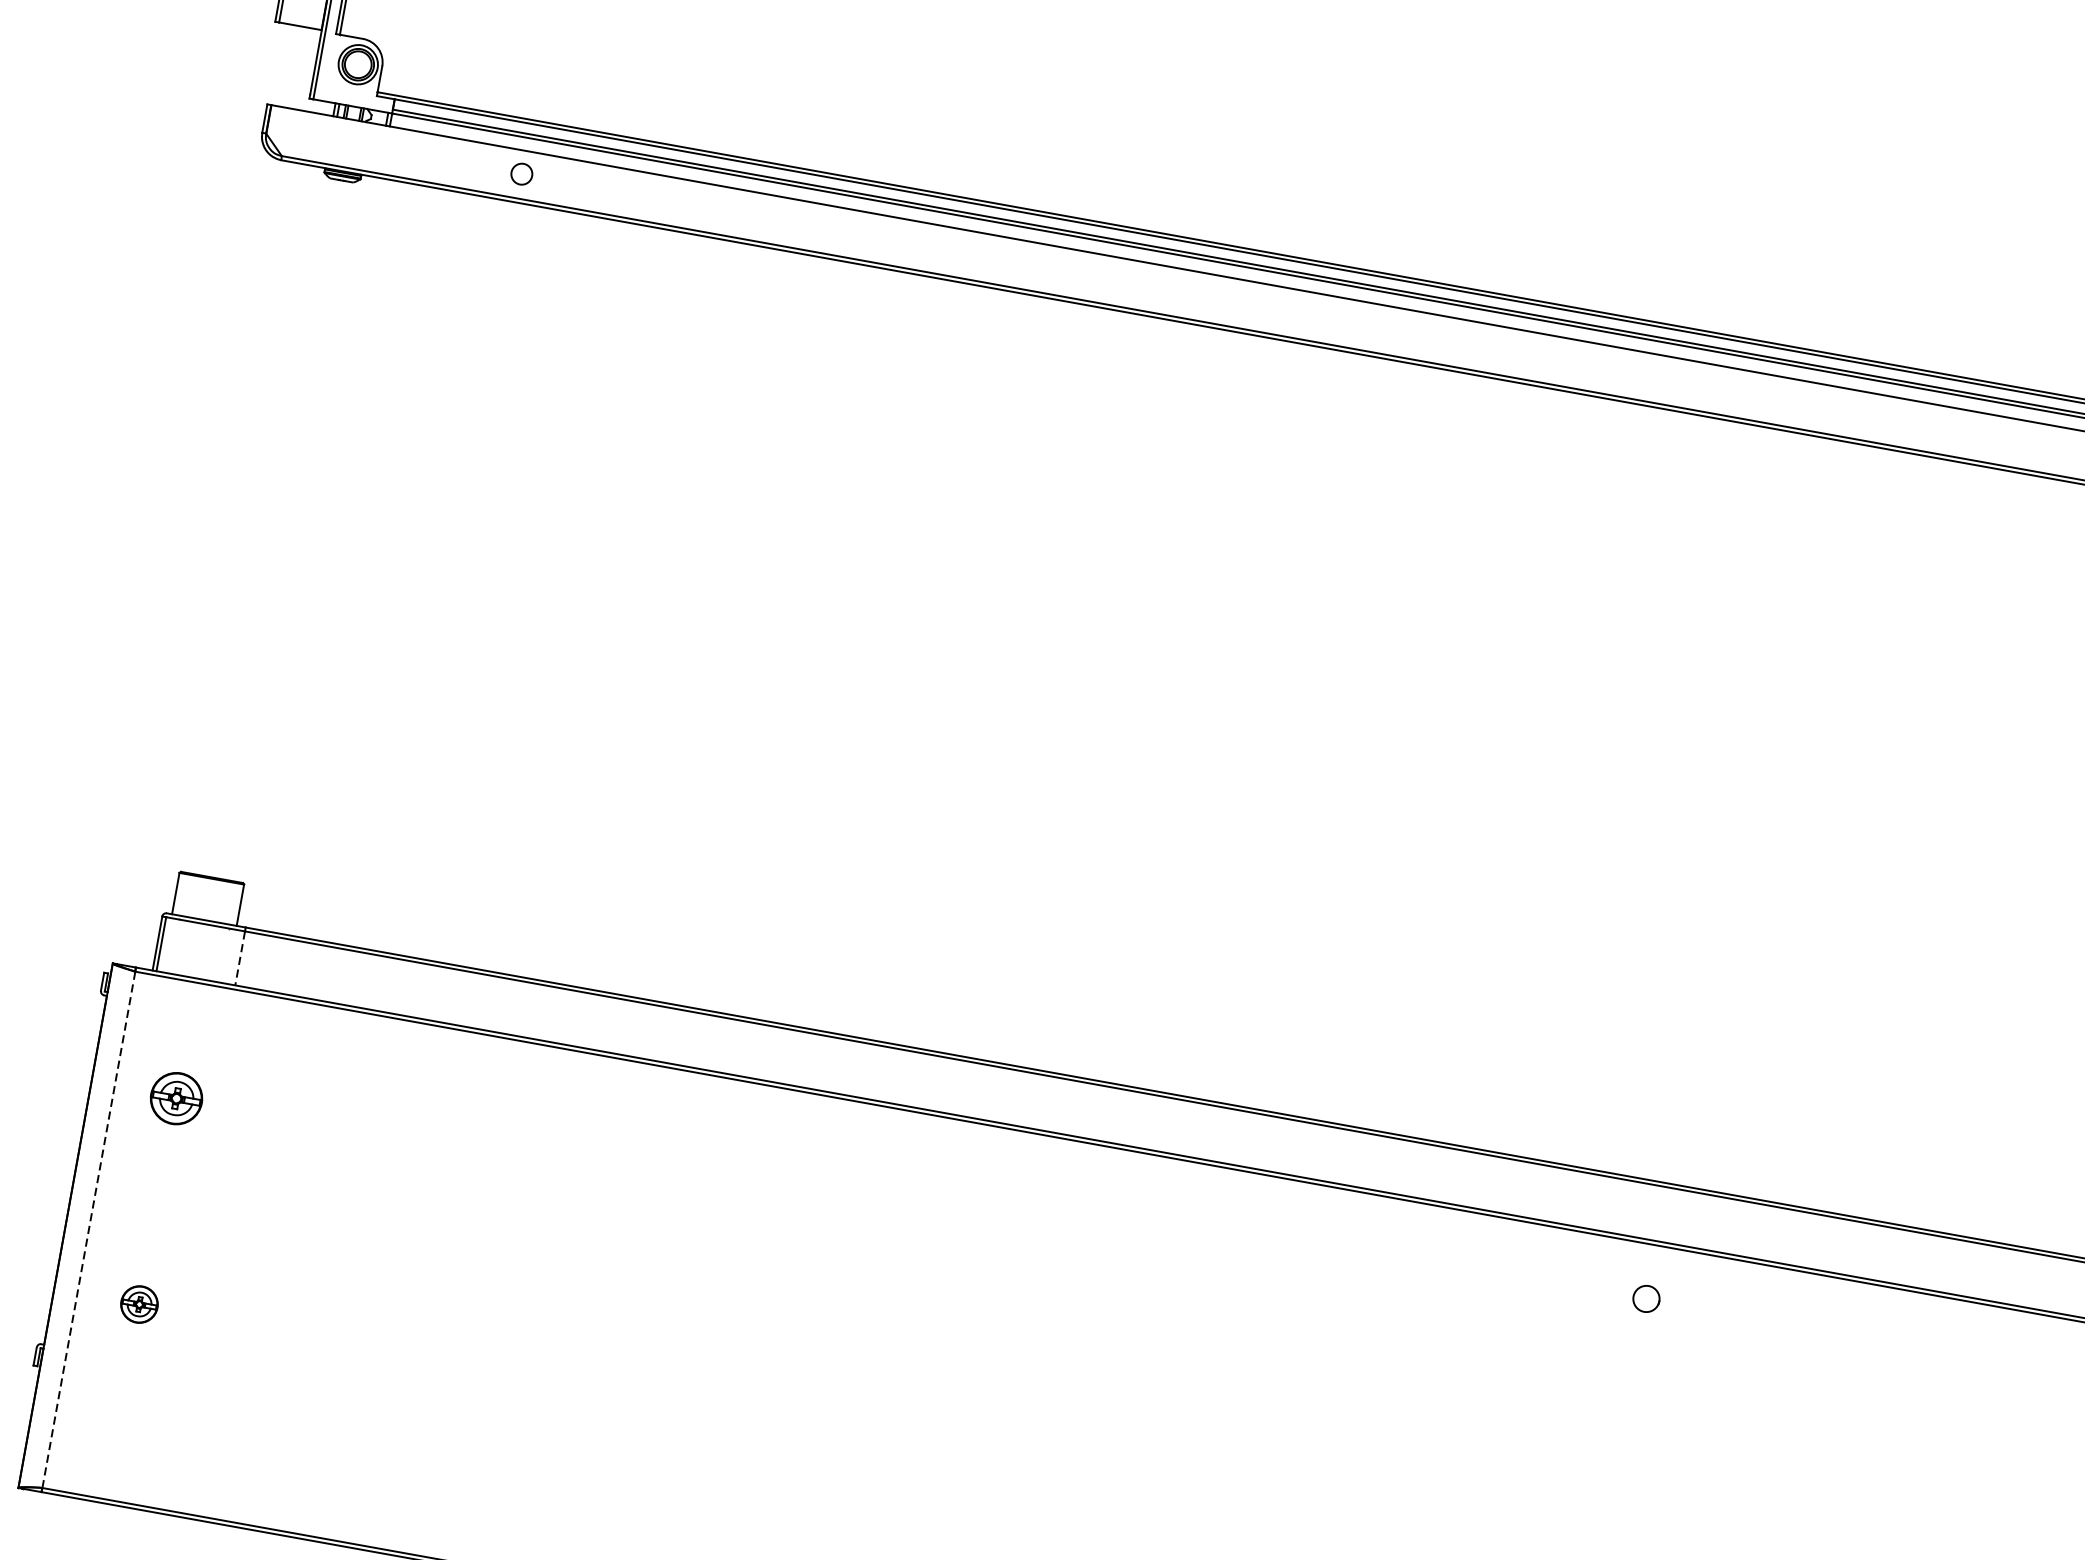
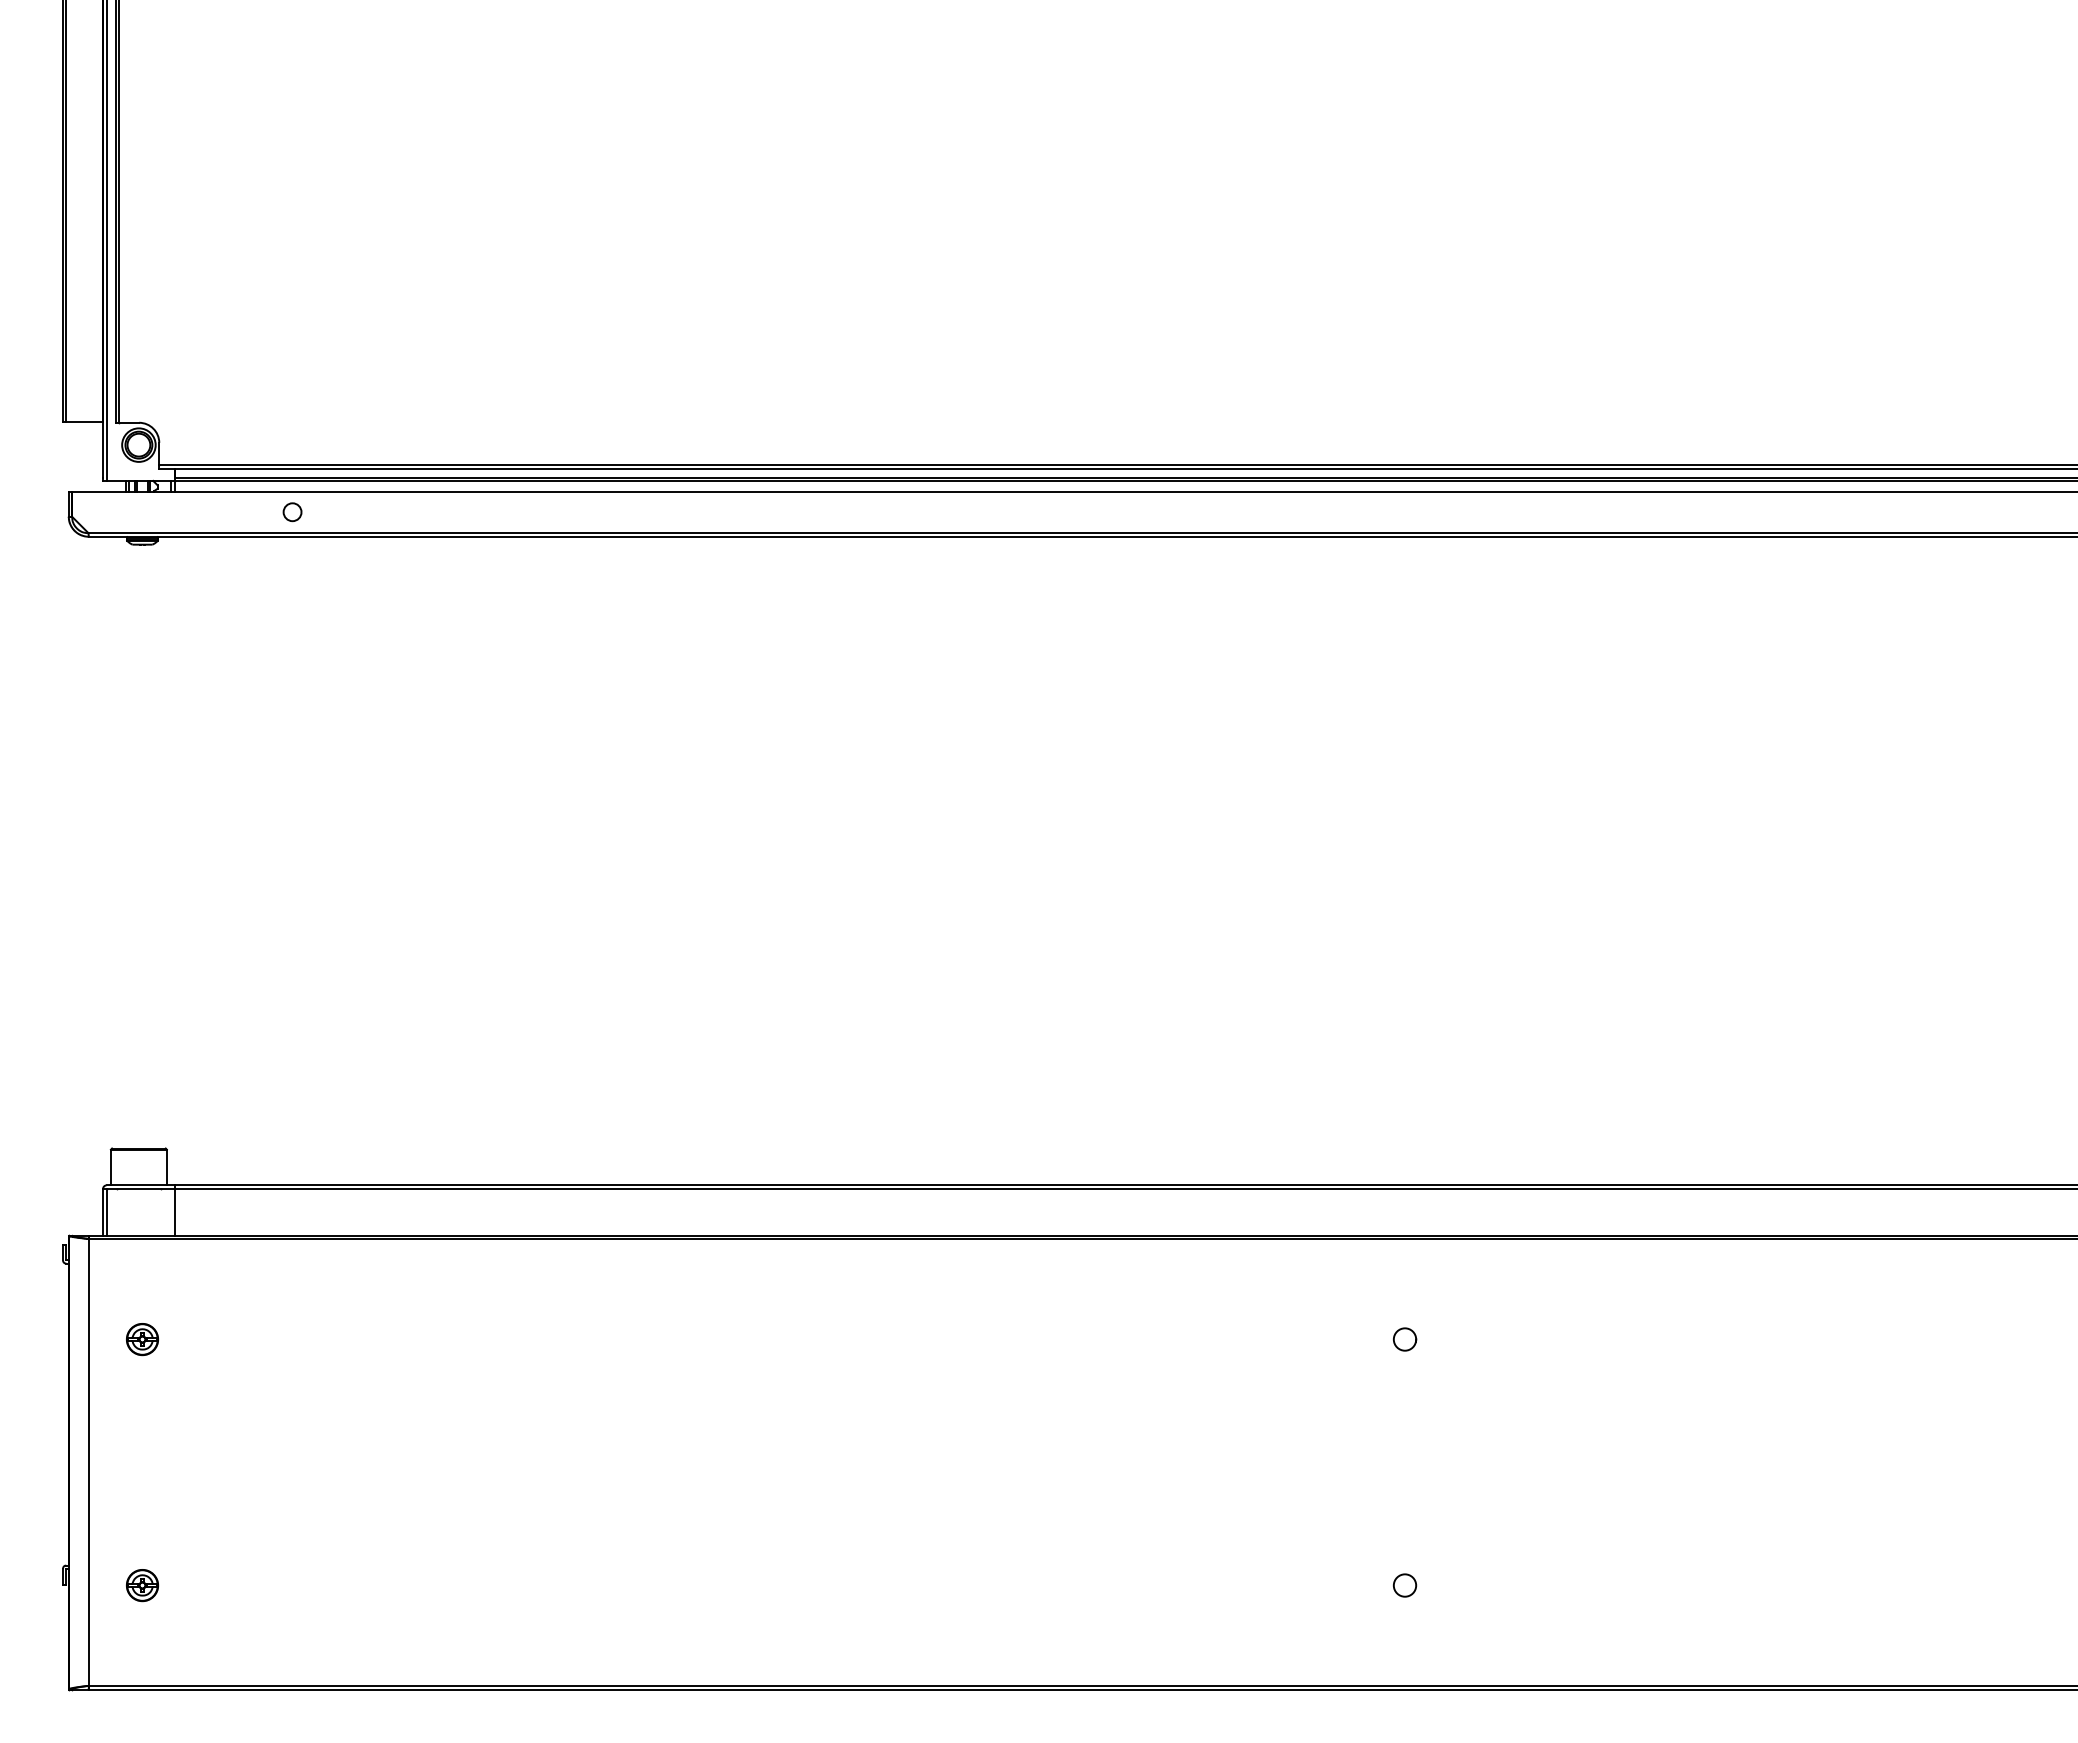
line: (239, 958) -> (174, 1212), dashed -> solid
part: (176, 1098) -> (142, 1339), size x0.71
line: (88, 1230) -> (88, 1463), dashed -> solid
circle: (1647, 1299) -> (1405, 1339), moved
part: (139, 1304) -> (142, 1585), moved

